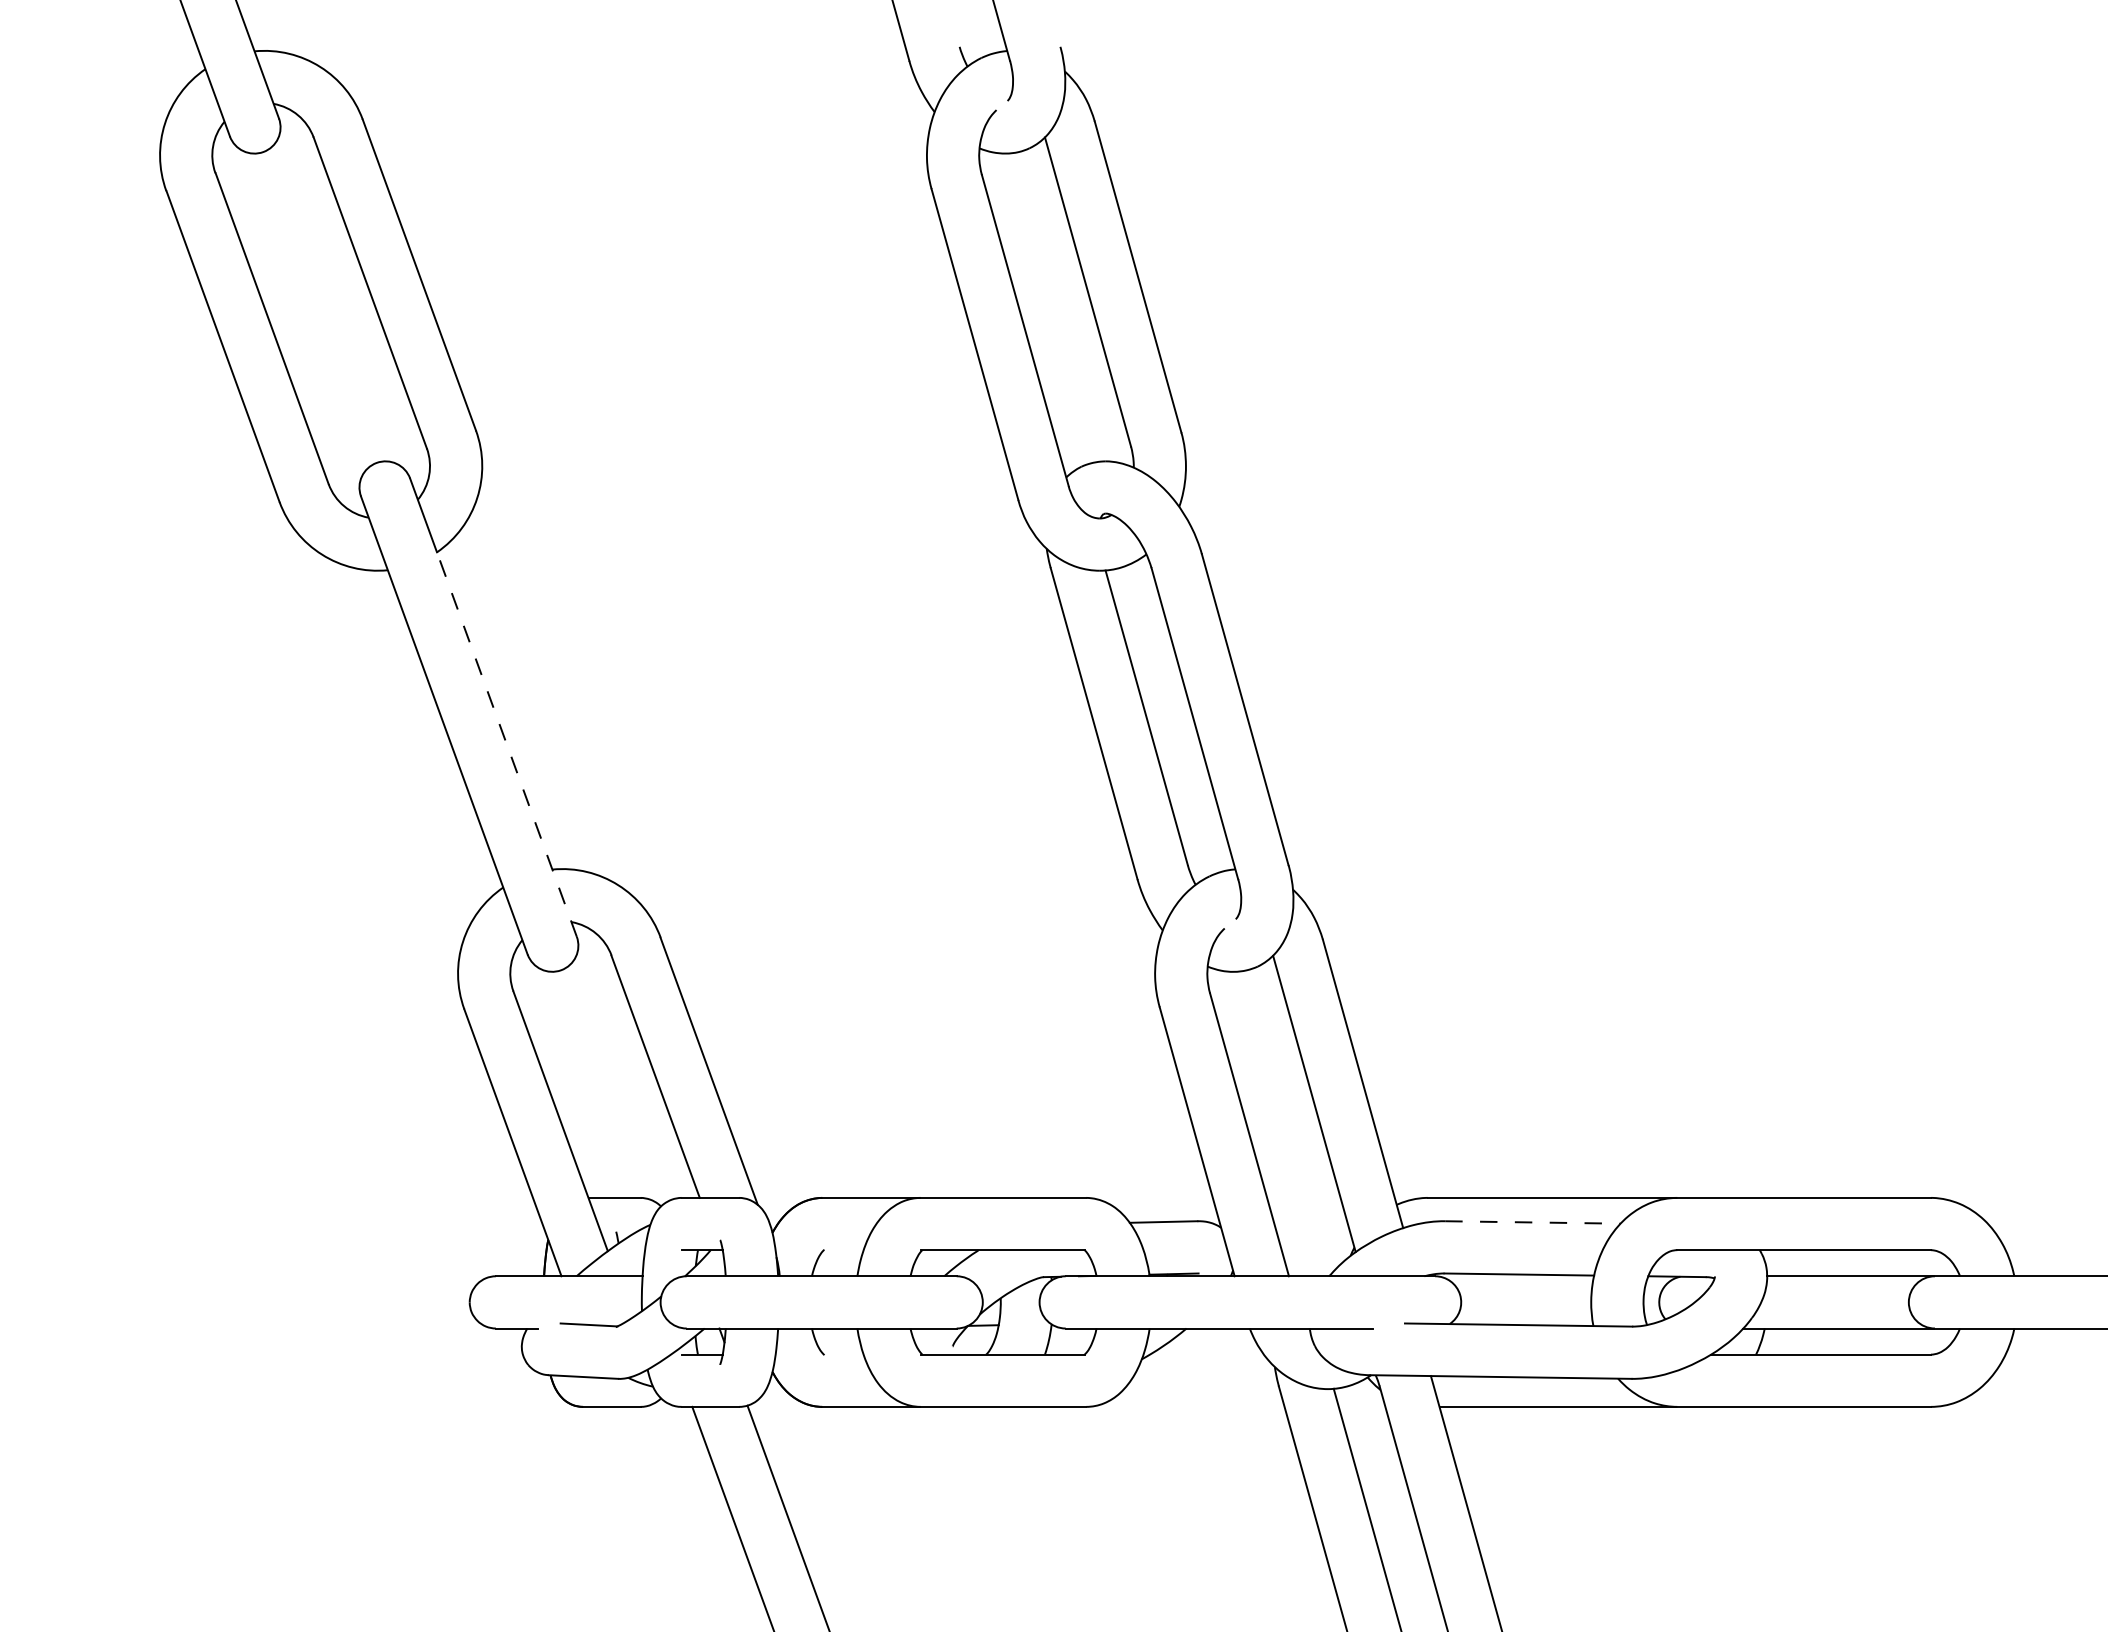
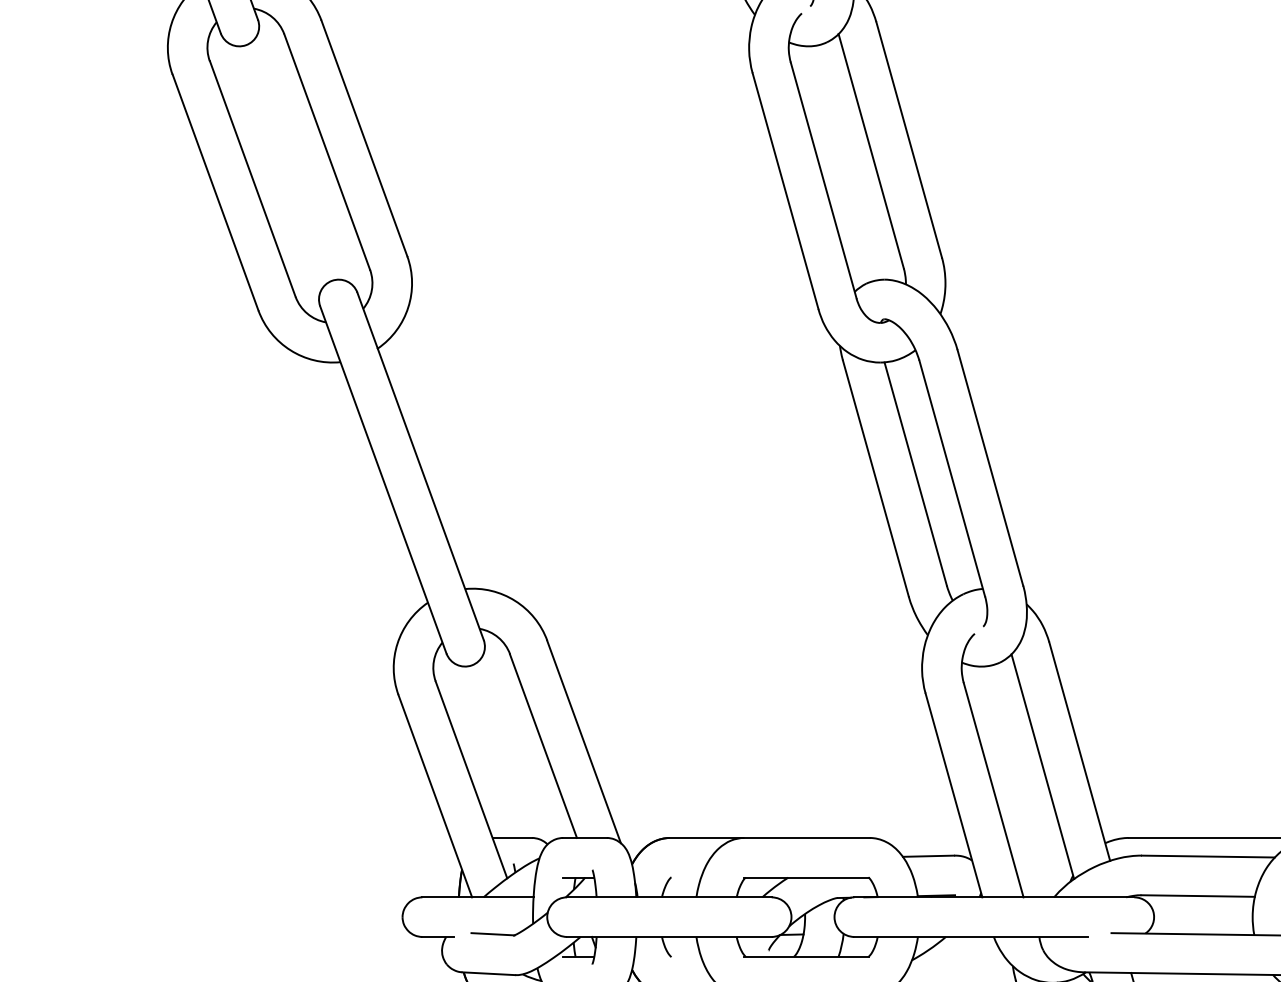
line: (506, 744) -> (430, 494), dashed -> solid
line: (1532, 1222) -> (1208, 856), dashed -> solid

